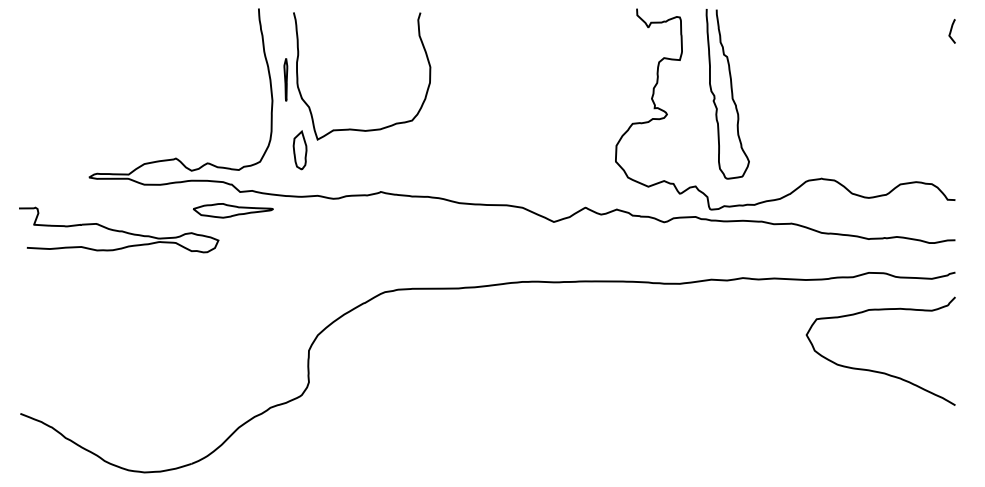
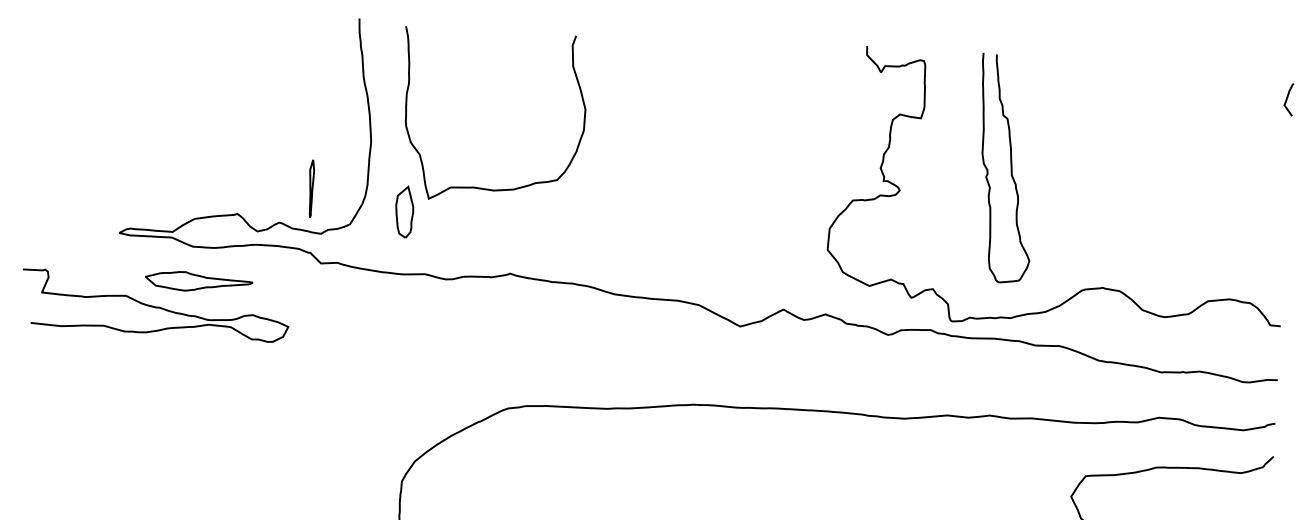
part: (285, 79) -> (310, 188), moved
curve: (731, 94) -> (1010, 169), moved
part: (233, 210) -> (199, 281), moved

